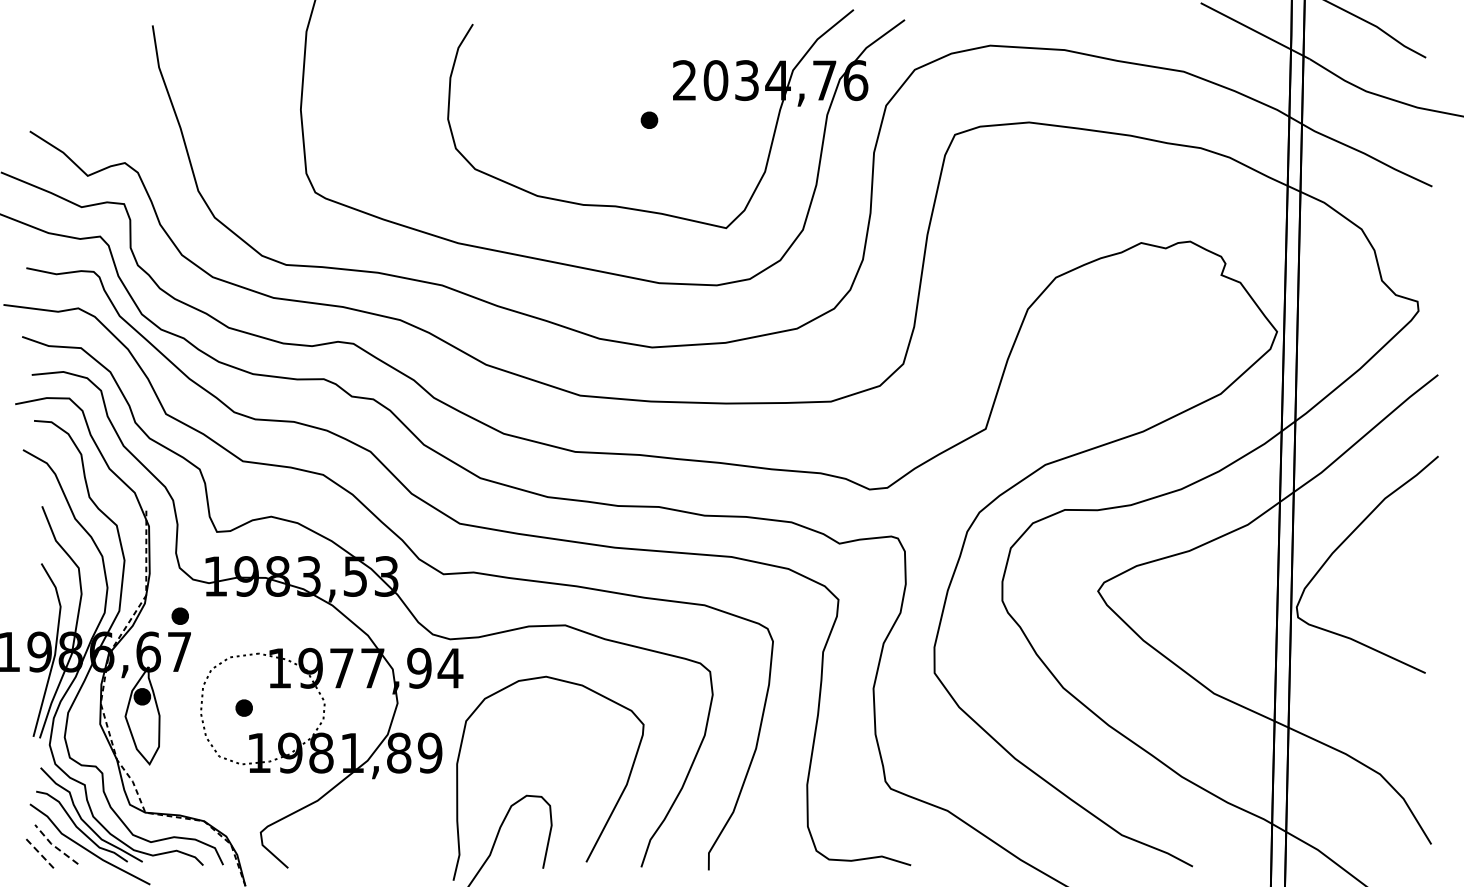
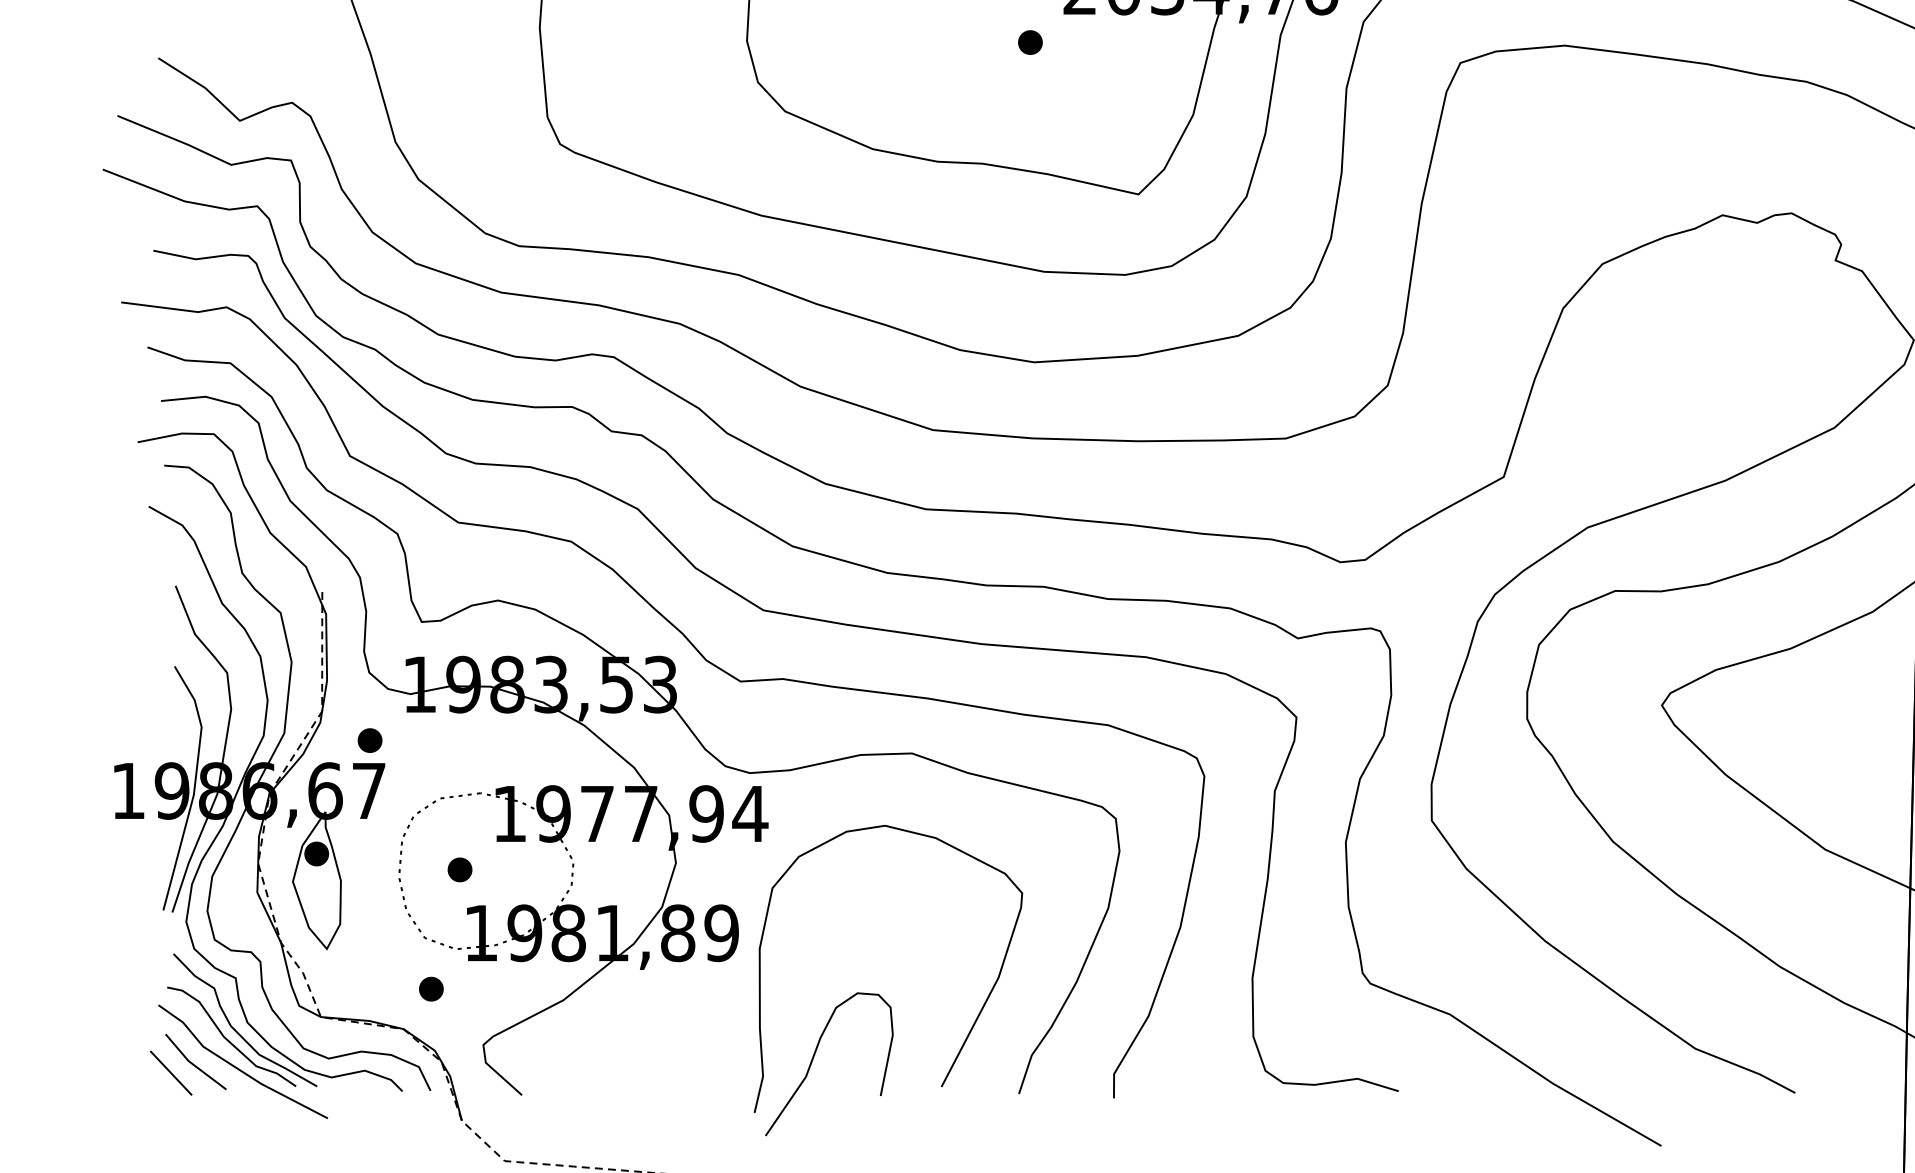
part: (223, 792) -> (430, 988), added
line: (54, 846) -> (193, 1064), dashed -> solid
line: (38, 852) -> (170, 1073), dashed -> solid

